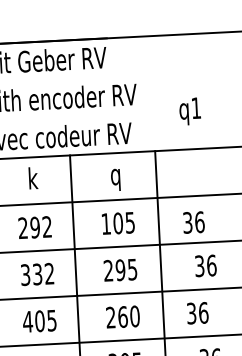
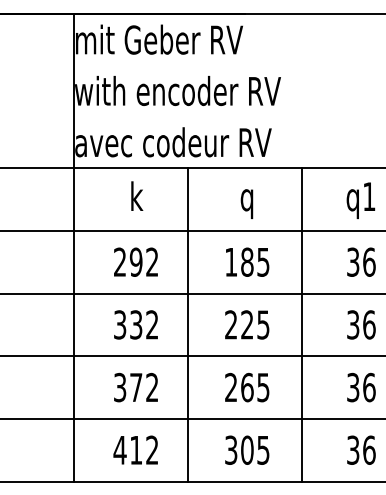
text: (189, 111) -> (360, 200), moved
text: (193, 222) -> (361, 261), moved
text: (118, 223) -> (247, 262), 105 -> 185
text: (120, 269) -> (247, 324), 295 -> 225
text: (197, 313) -> (361, 387), moved
text: (135, 316) -> (263, 387), 260 -> 265
text: (39, 321) -> (135, 387), 405 -> 372

